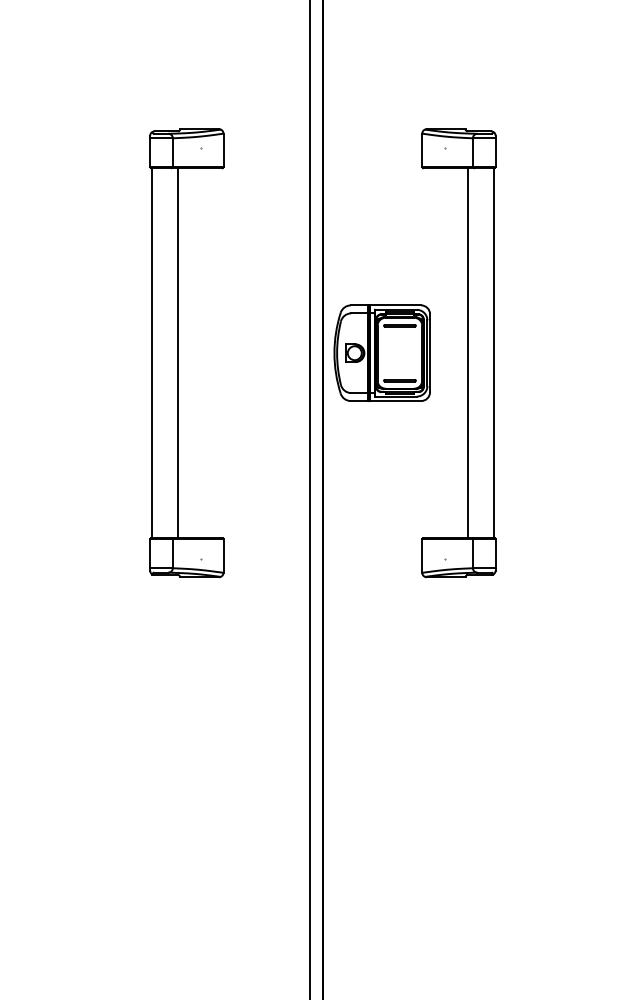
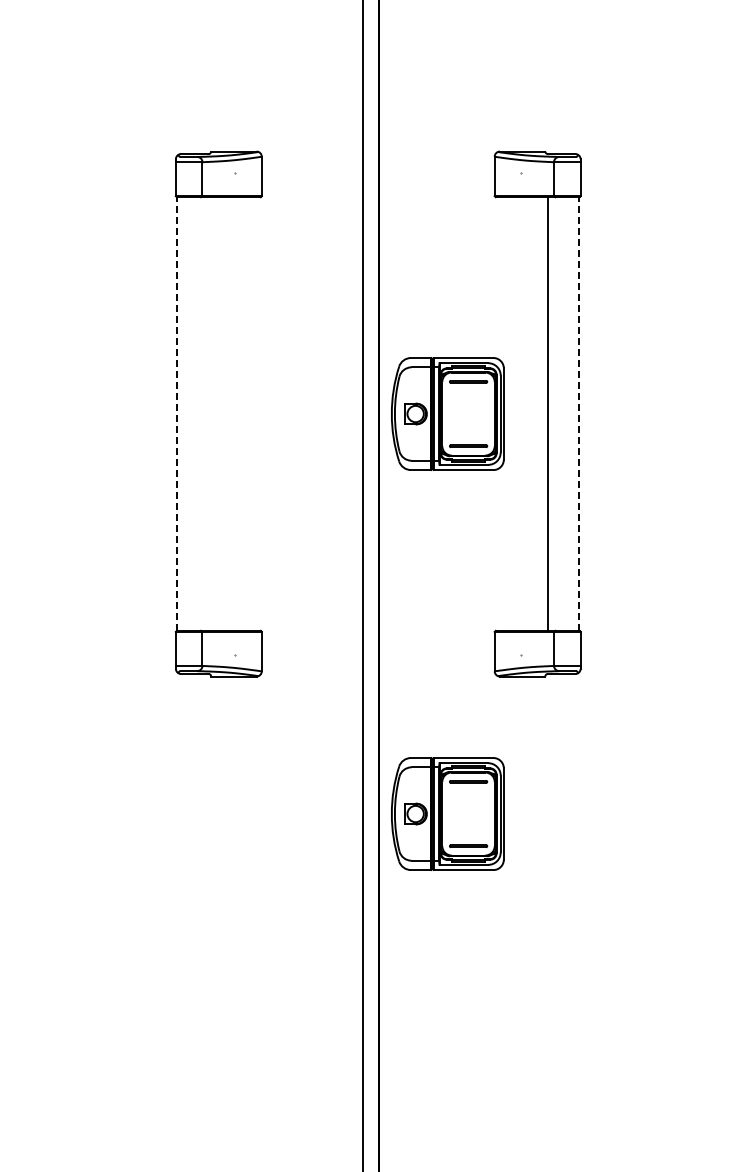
line: (178, 352) -> (208, 413), removed
line: (151, 353) -> (177, 414), solid -> dashed
line: (494, 353) -> (579, 414), solid -> dashed
part: (381, 694) -> (447, 813), added

